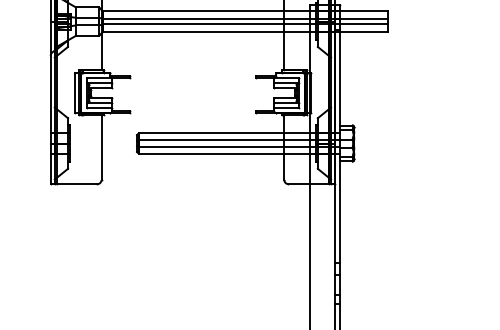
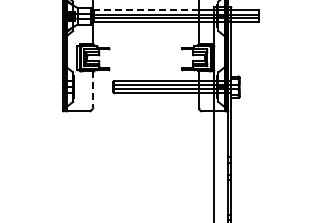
line: (194, 11) -> (146, 10), solid -> dashed
line: (101, 147) -> (92, 89), solid -> dashed

